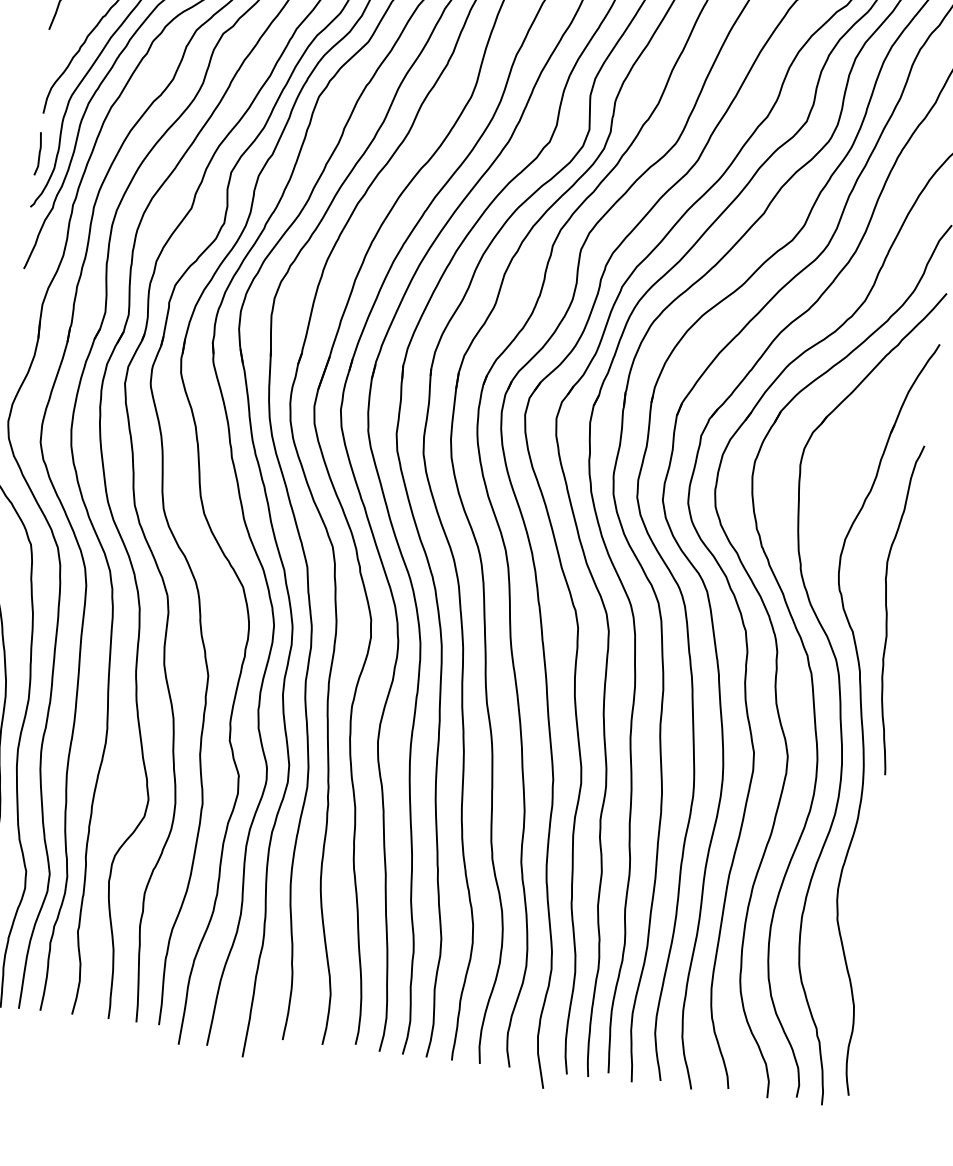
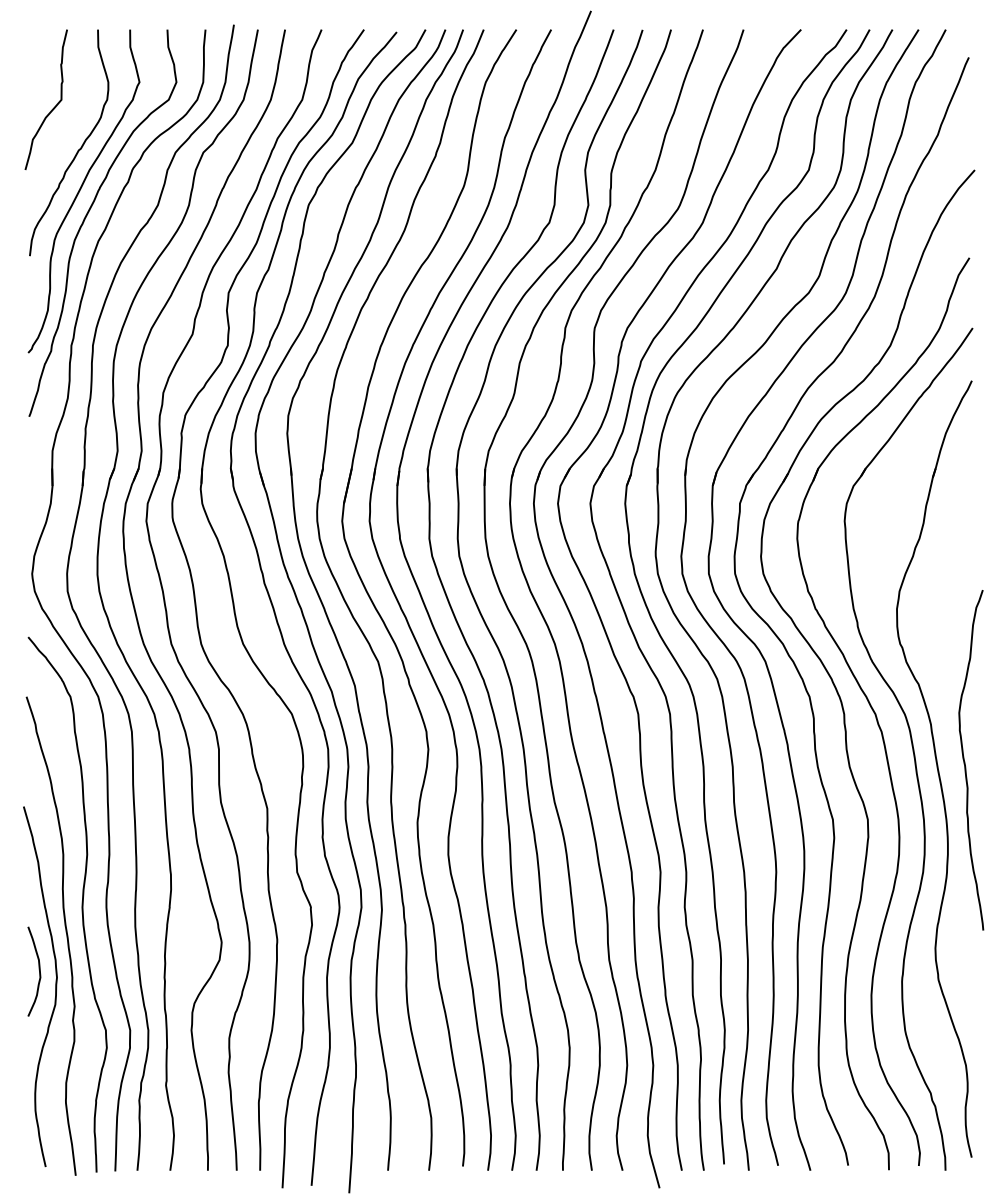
curve: (39, 153) -> (30, 297), removed
curve: (887, 609) -> (965, 761), moved

